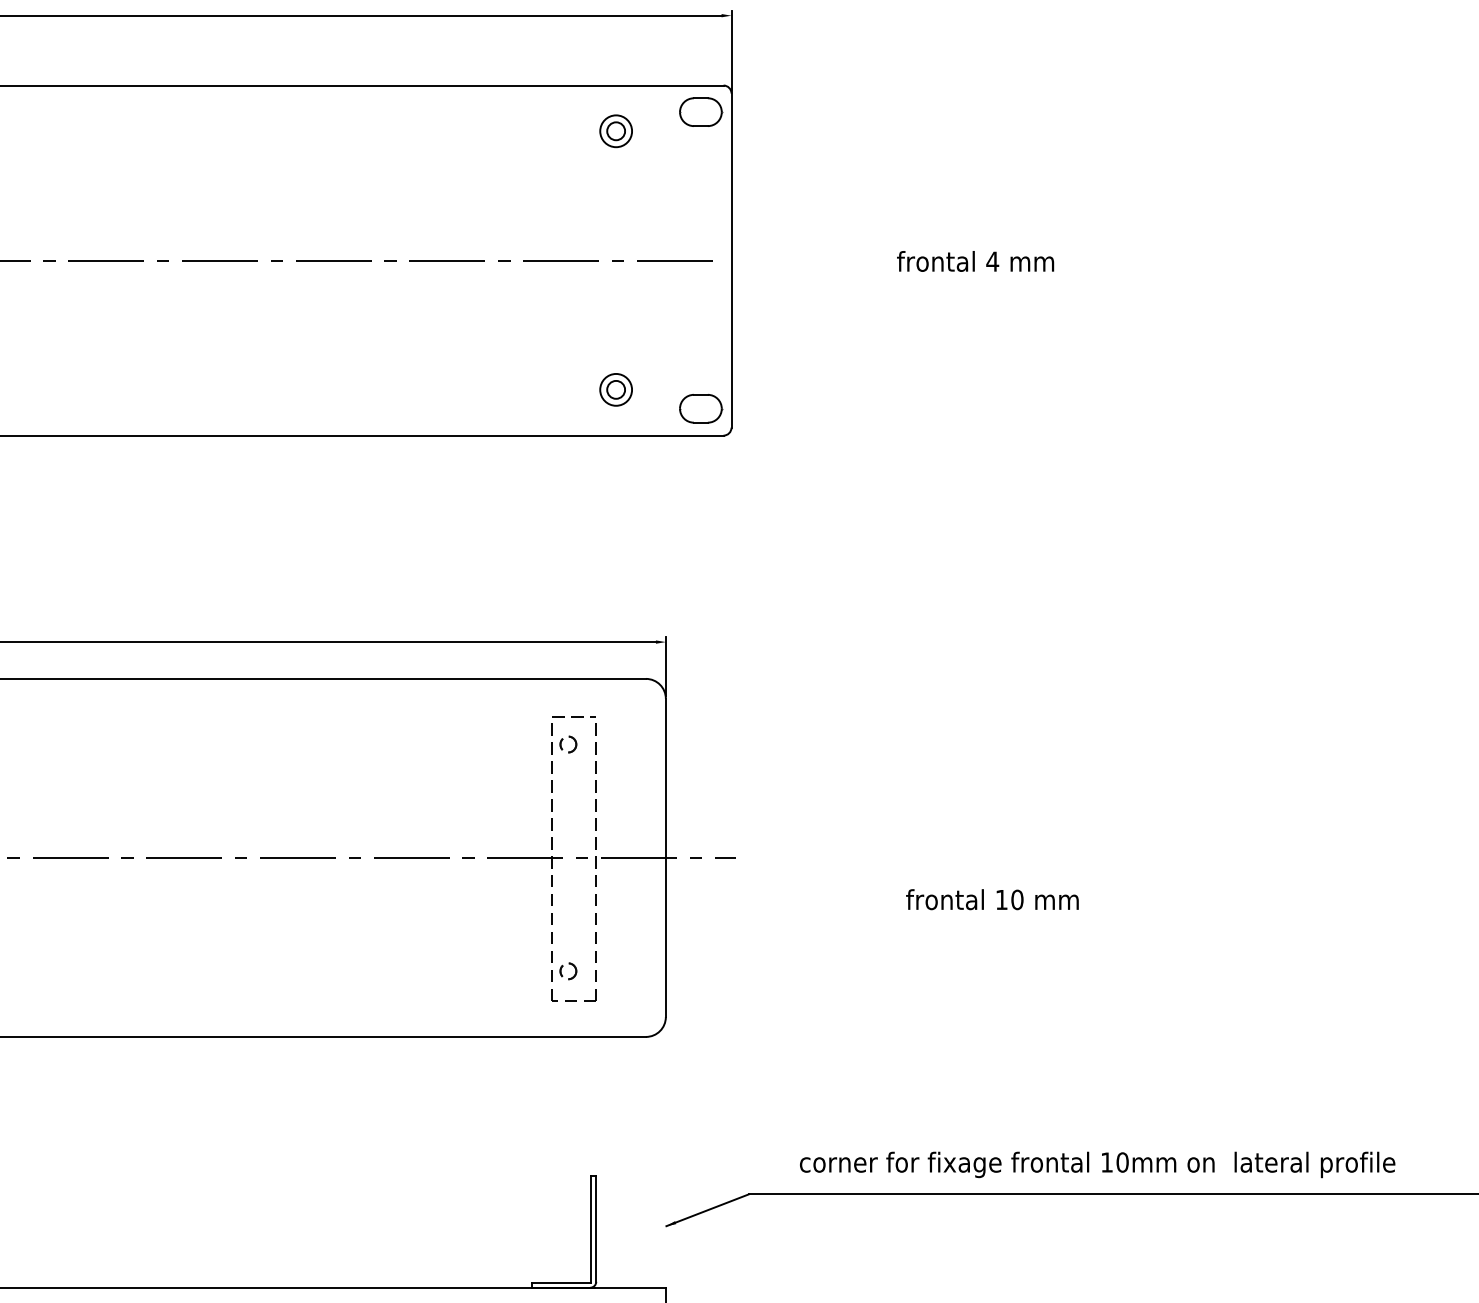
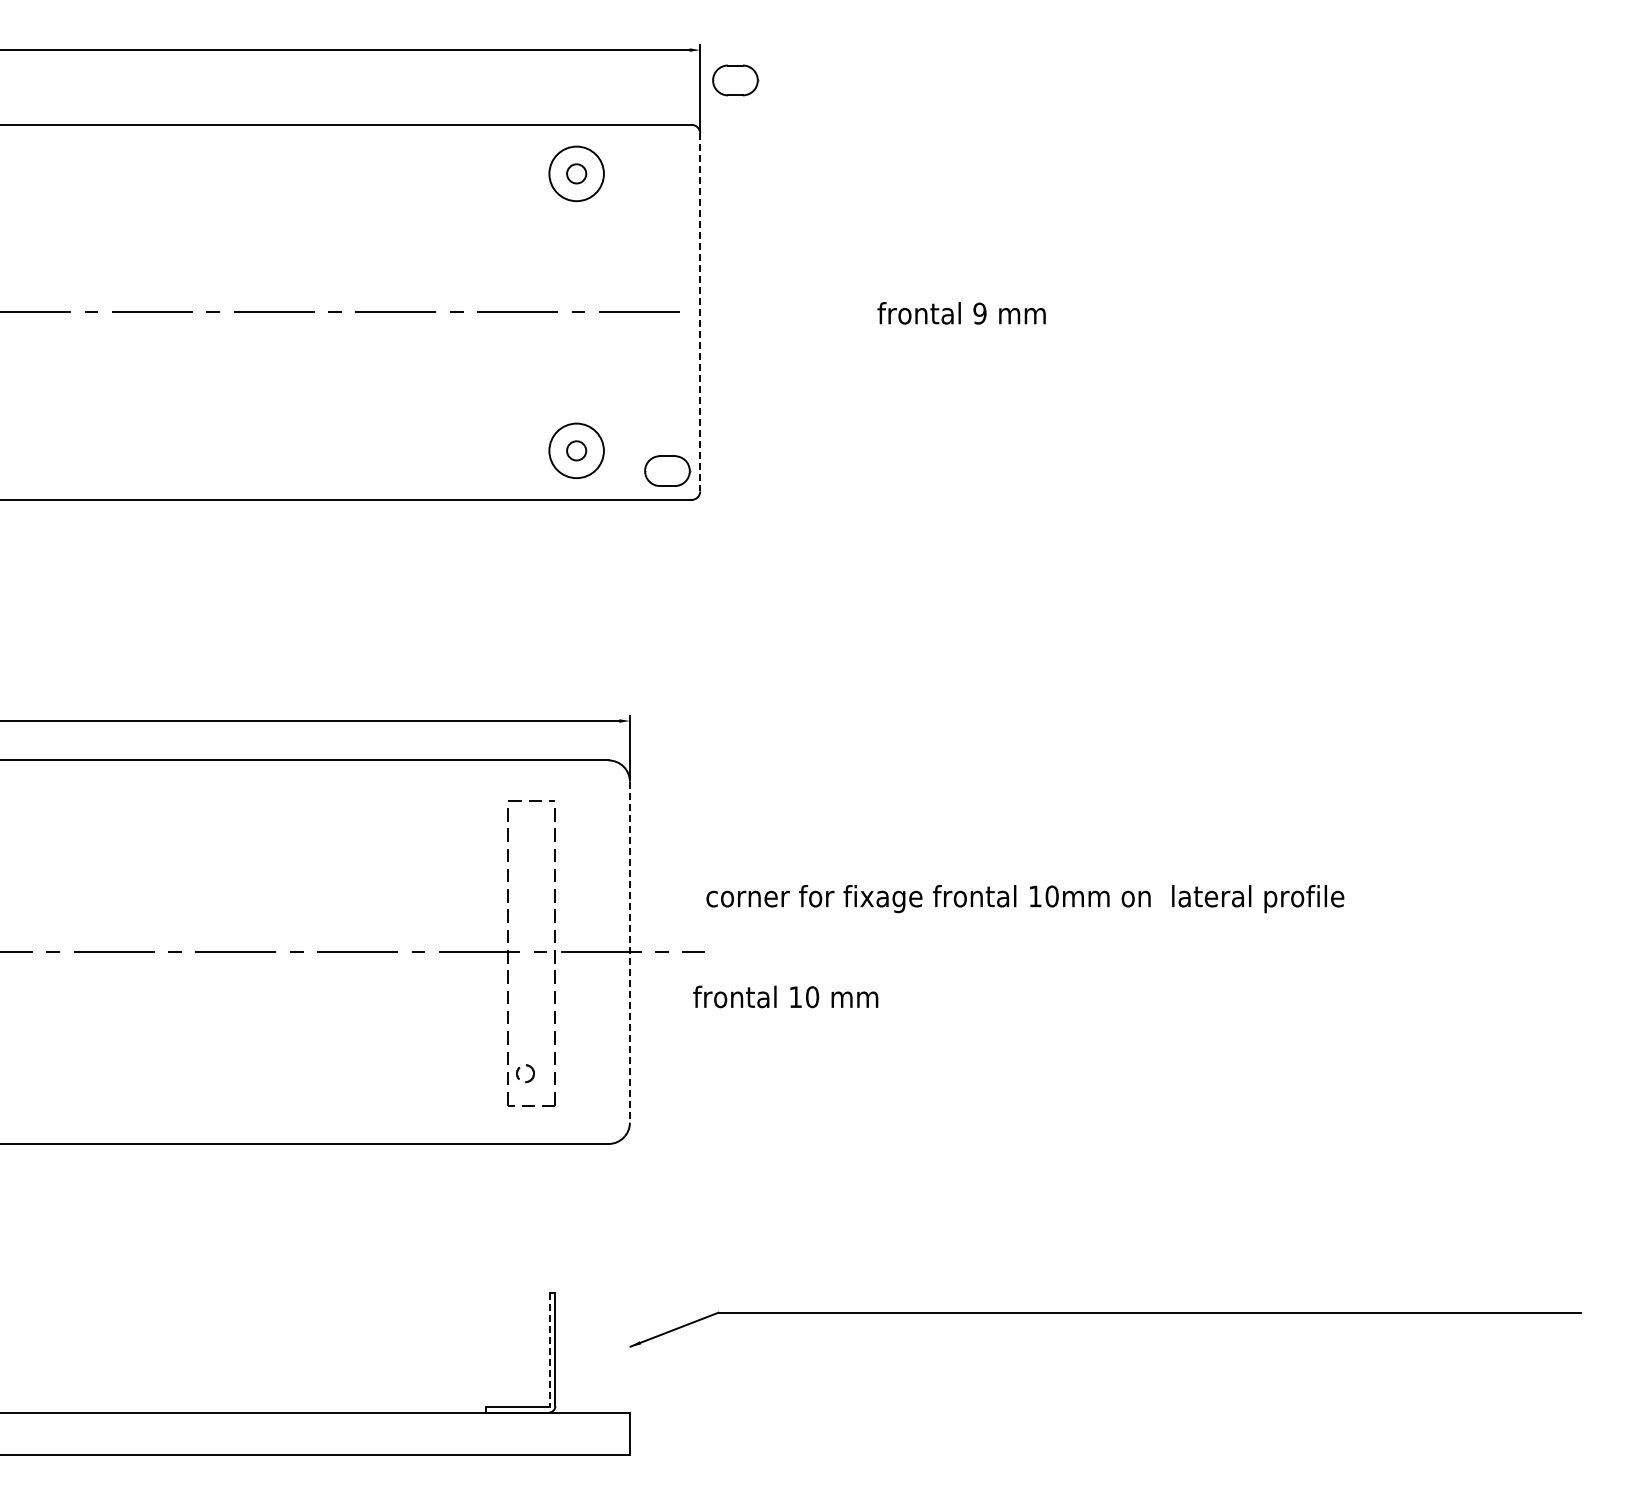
part: (700, 112) -> (735, 80), moved
circle: (615, 130) -> (576, 173), size x1.6
line: (731, 260) -> (700, 312), solid -> dashed
text: (992, 261) -> (979, 313), 4 -> 9
circle: (615, 389) -> (576, 450), size x1.6
part: (569, 737) -> (526, 823), removed
line: (665, 858) -> (629, 952), solid -> dashed
text: (992, 899) -> (785, 996), moved
text: (1097, 1165) -> (1025, 899), moved
line: (591, 1229) -> (550, 1350), solid -> dashed

